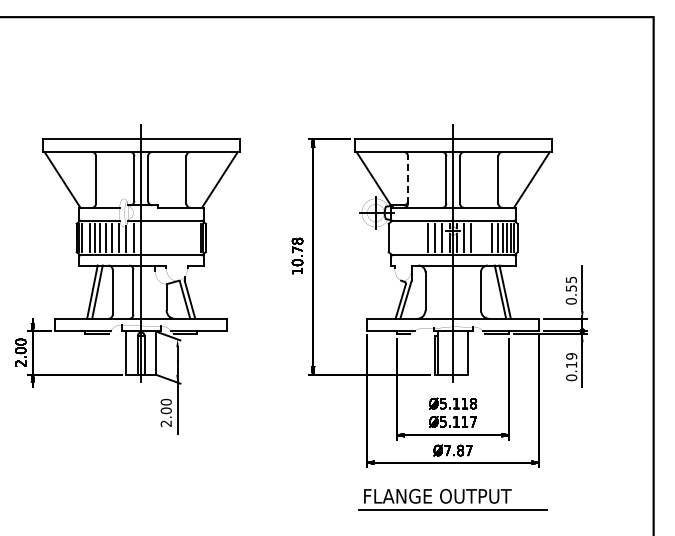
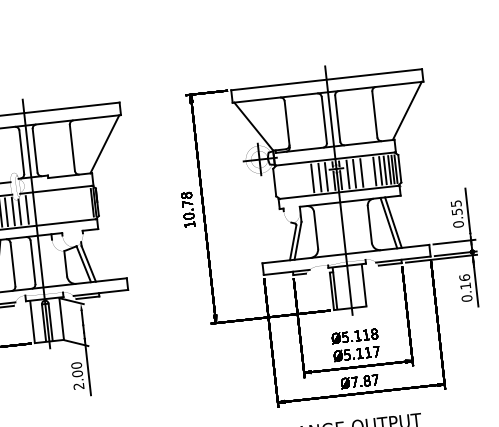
line: (408, 179) -> (287, 123), dashed -> solid
line: (478, 237) -> (361, 172), added
text: (571, 356) -> (464, 277), 0.19 -> 0.16

